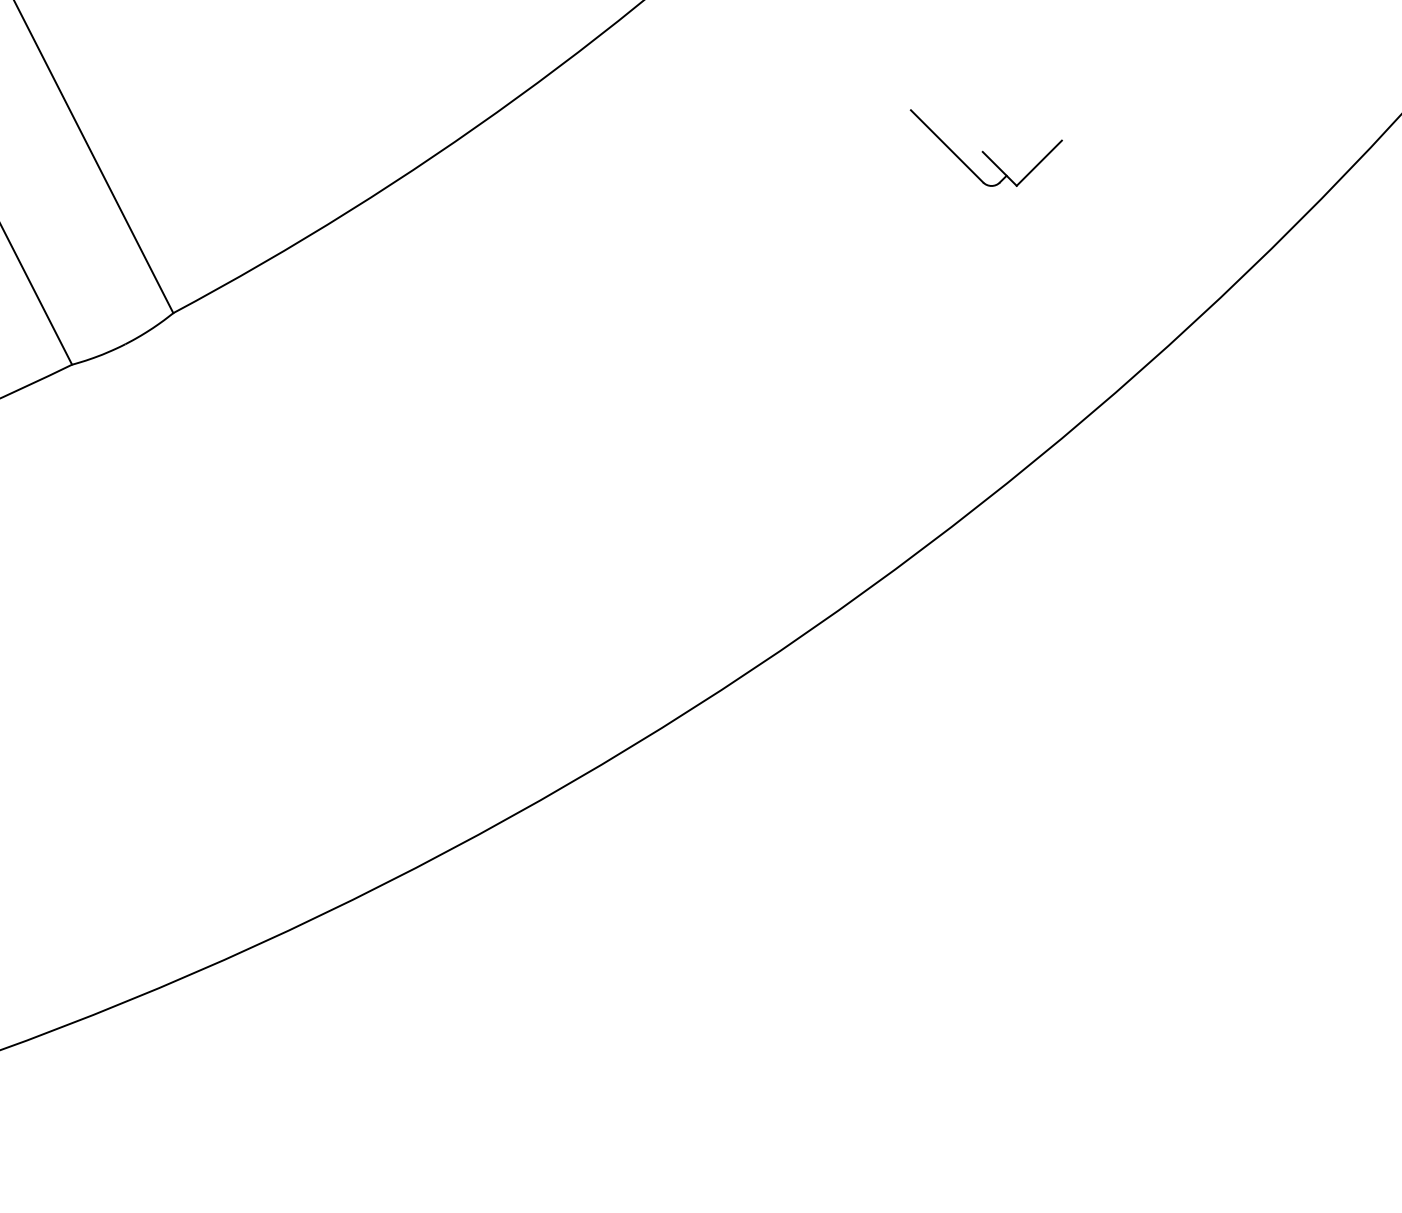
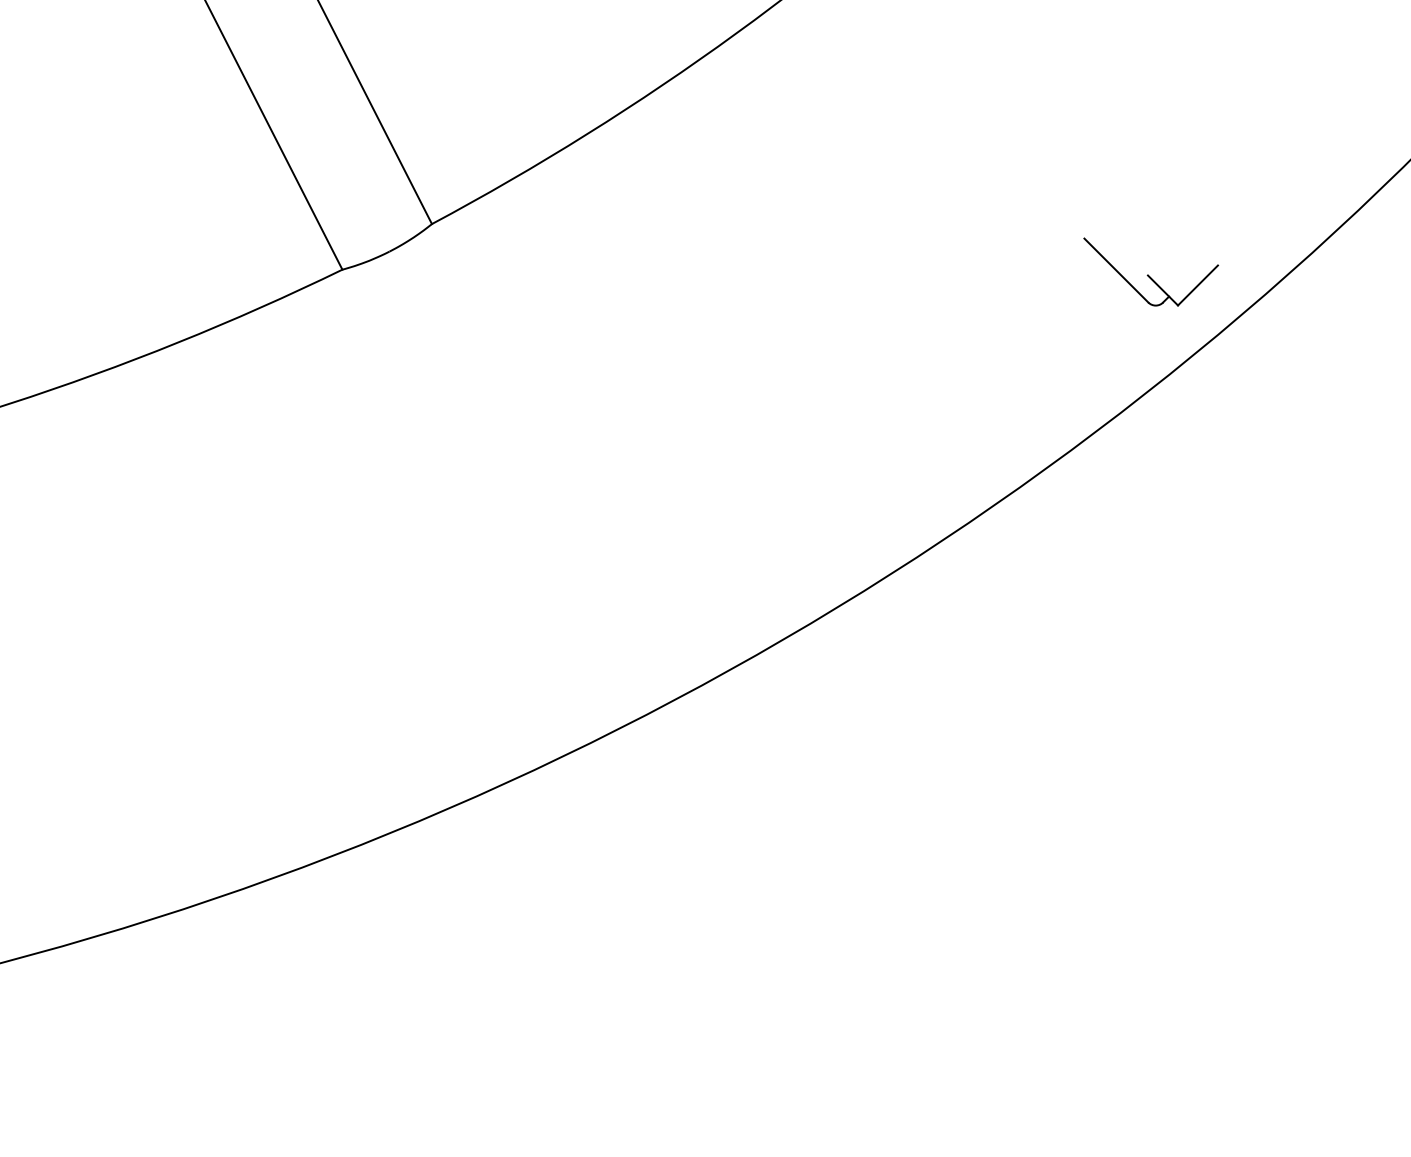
part: (986, 147) -> (1151, 271), moved

